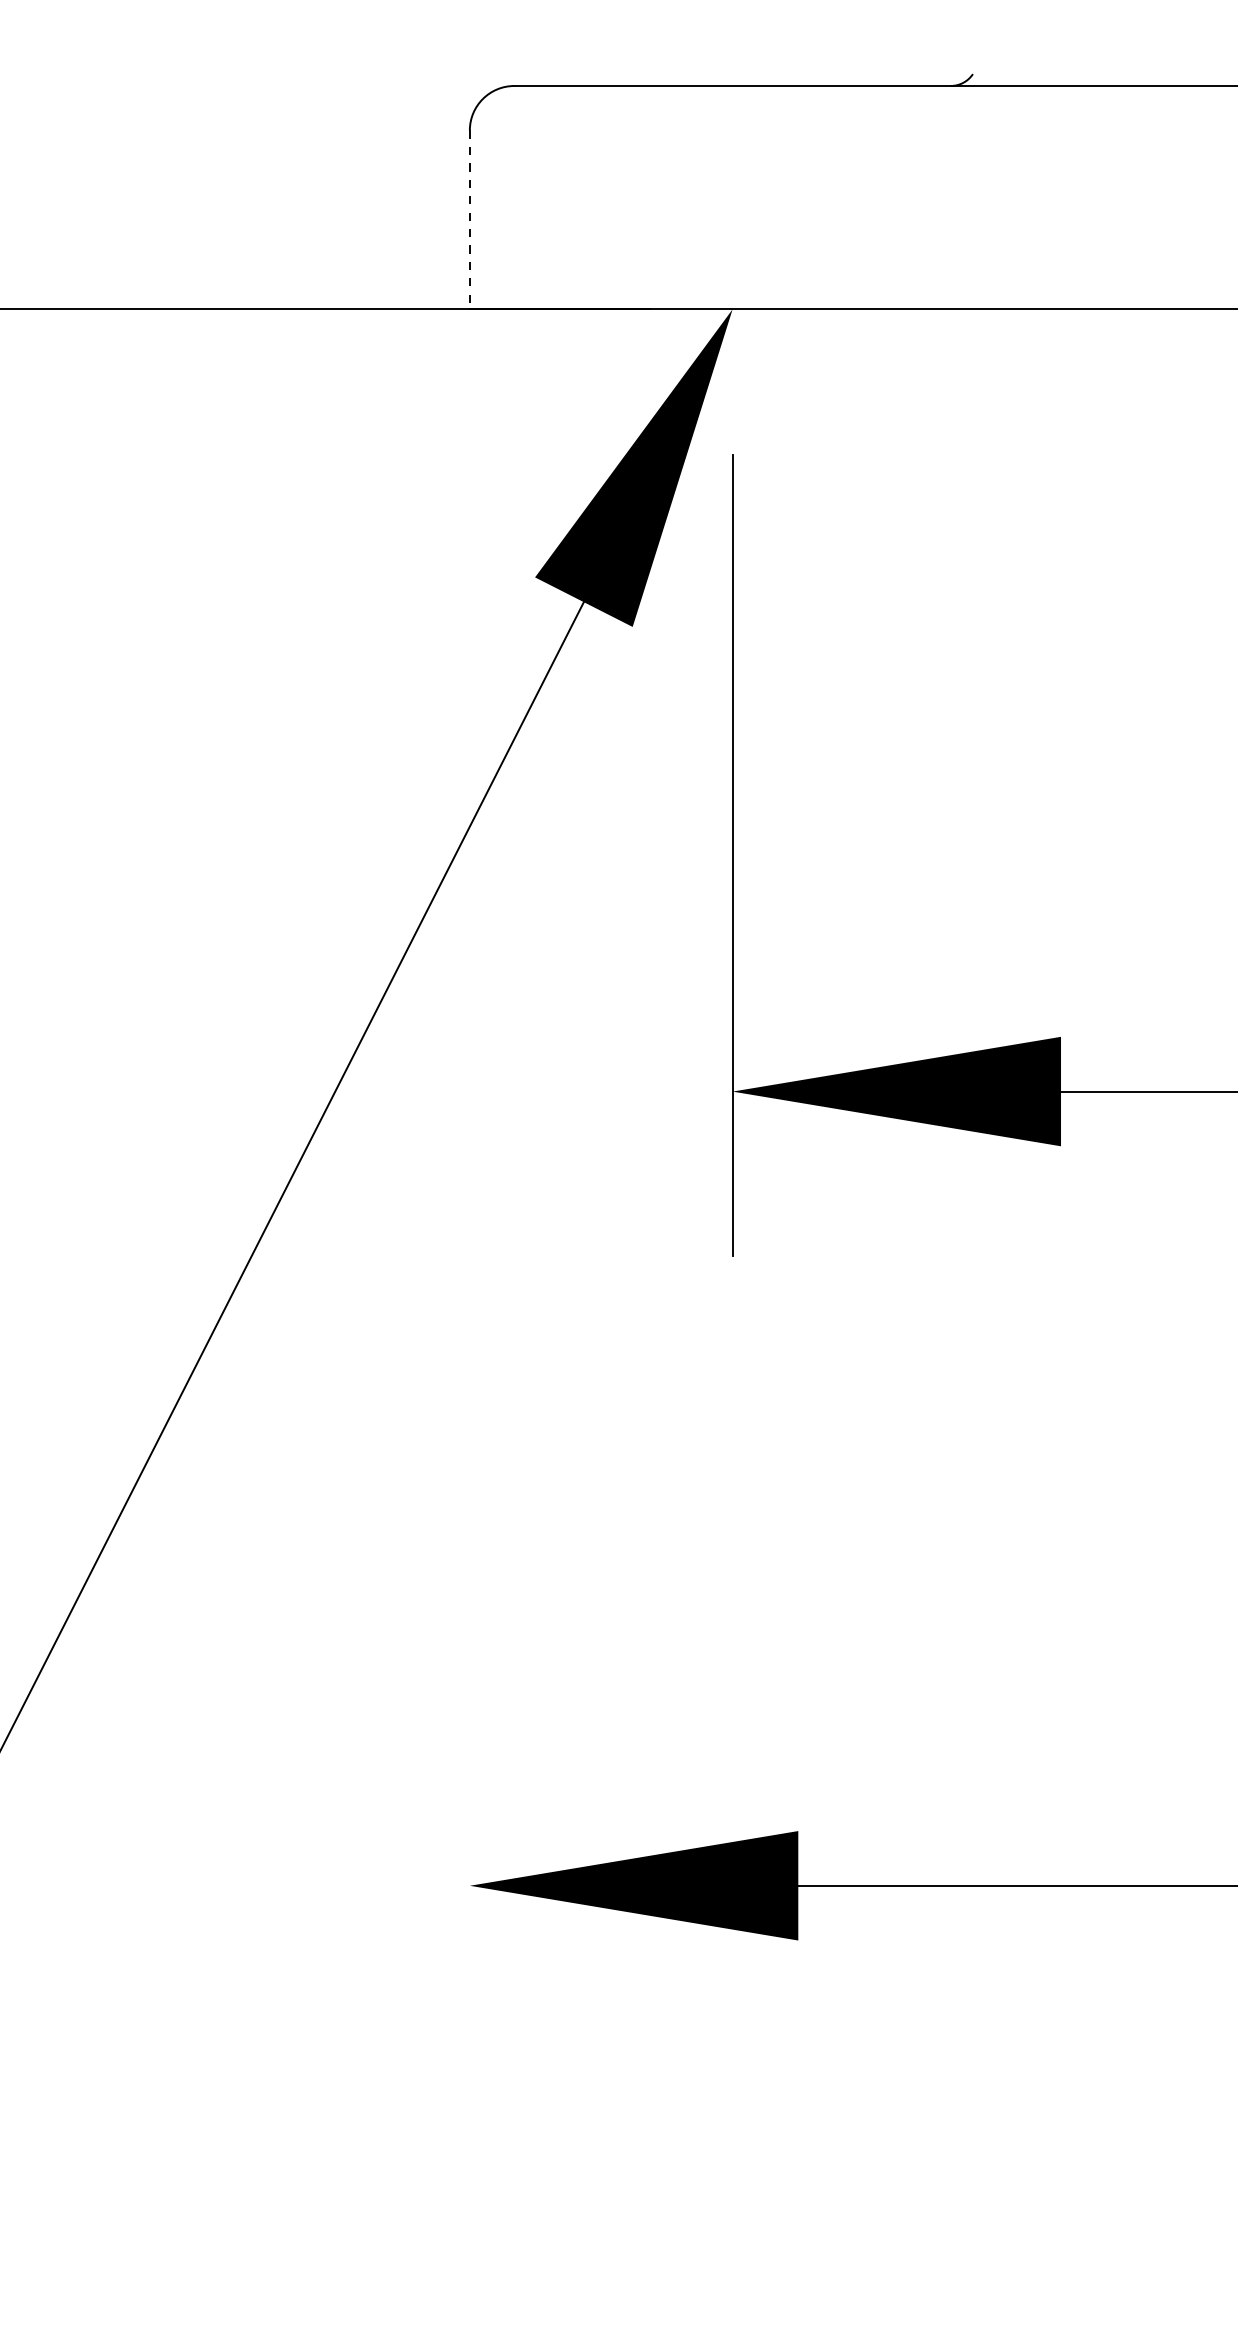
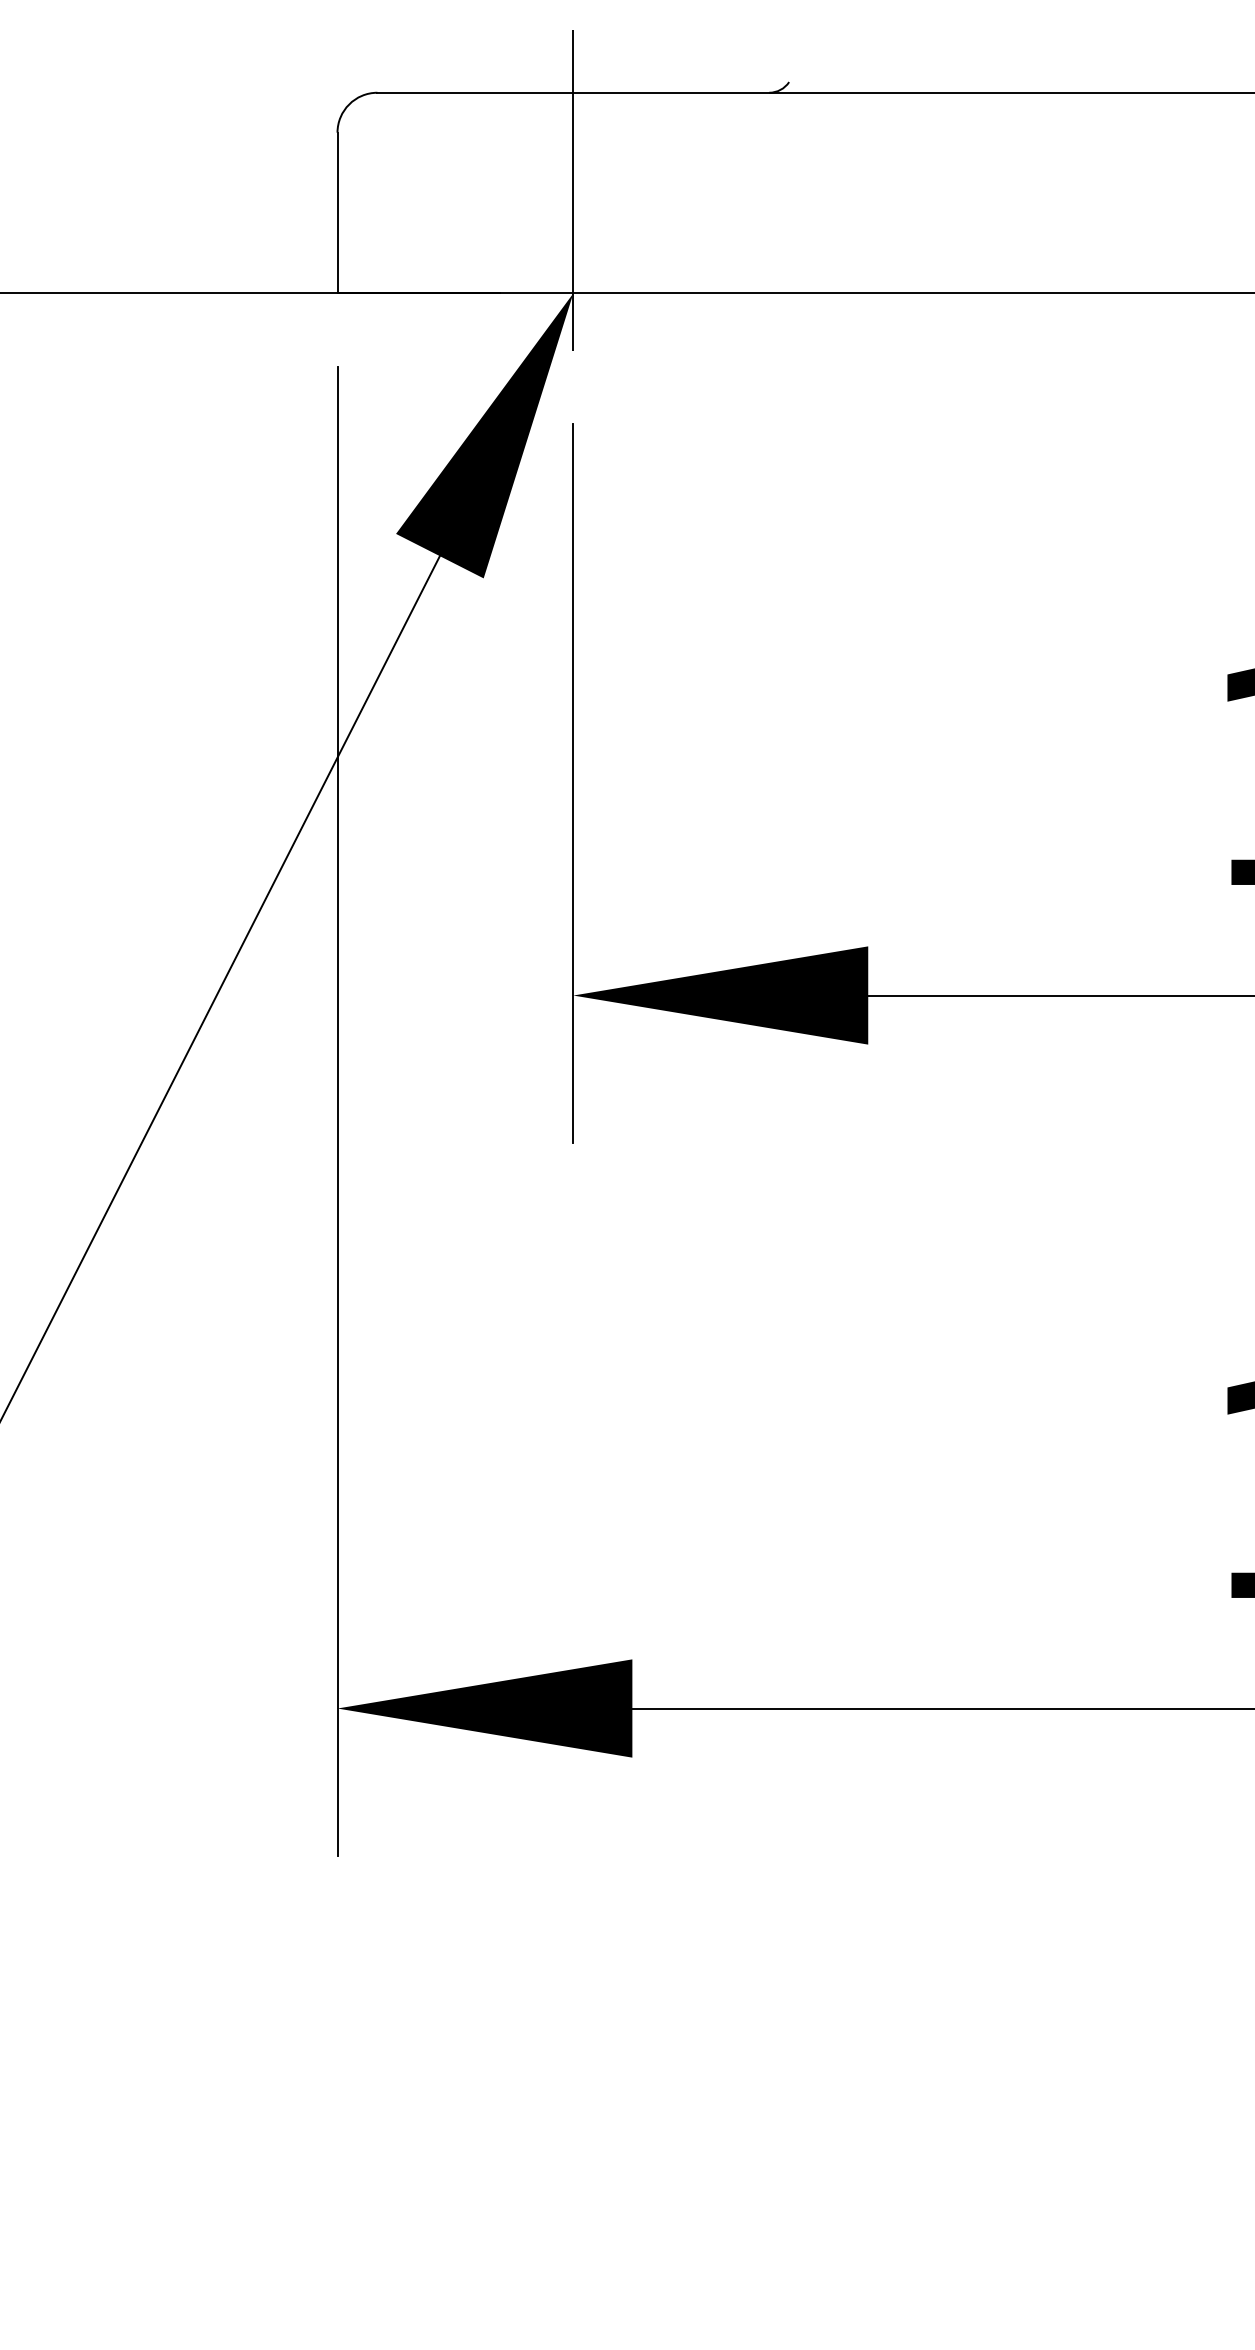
line: (732, 193) -> (573, 189), added
line: (469, 220) -> (337, 213), dashed -> solid
line: (469, 1219) -> (337, 1110), added

